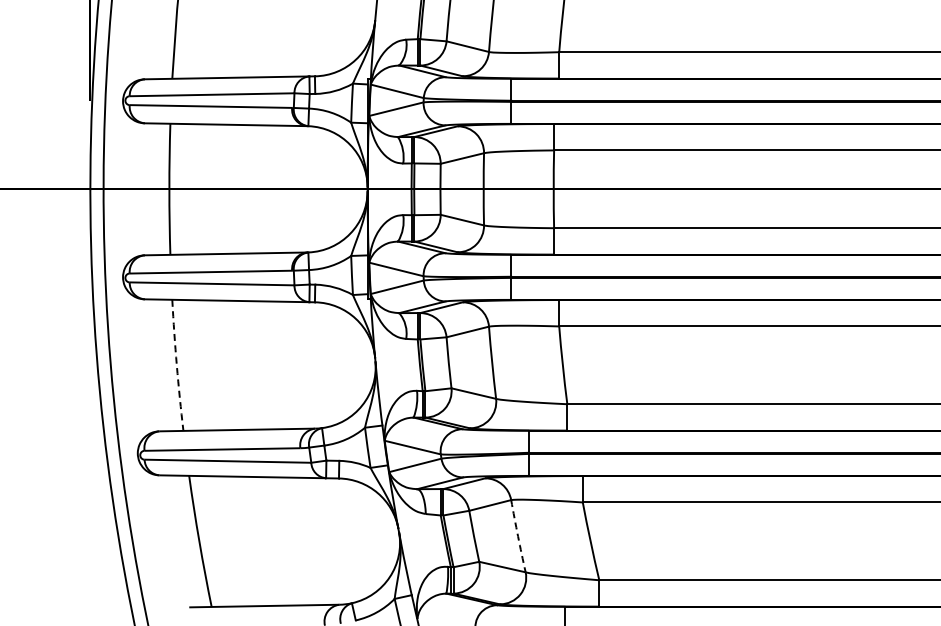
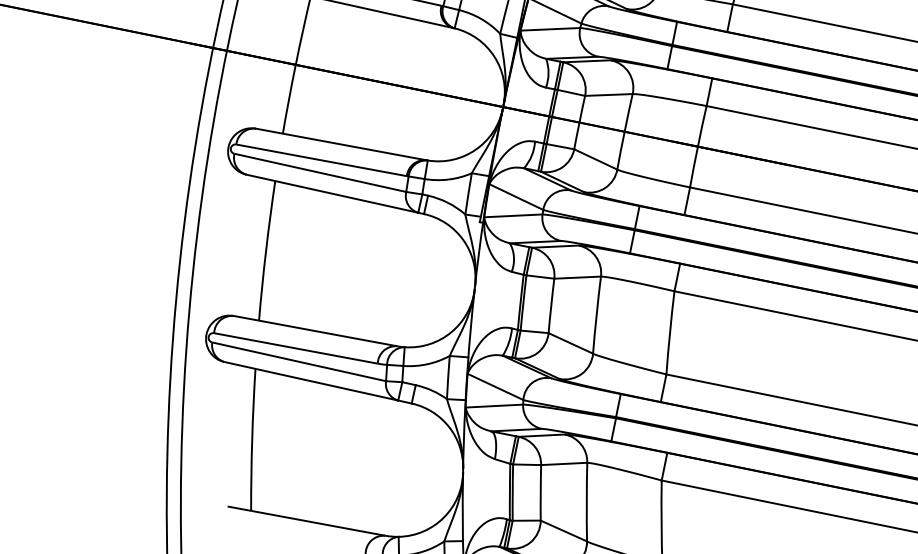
arc: (176, 365) -> (265, 250), dashed -> solid
arc: (518, 536) -> (587, 502), dashed -> solid

